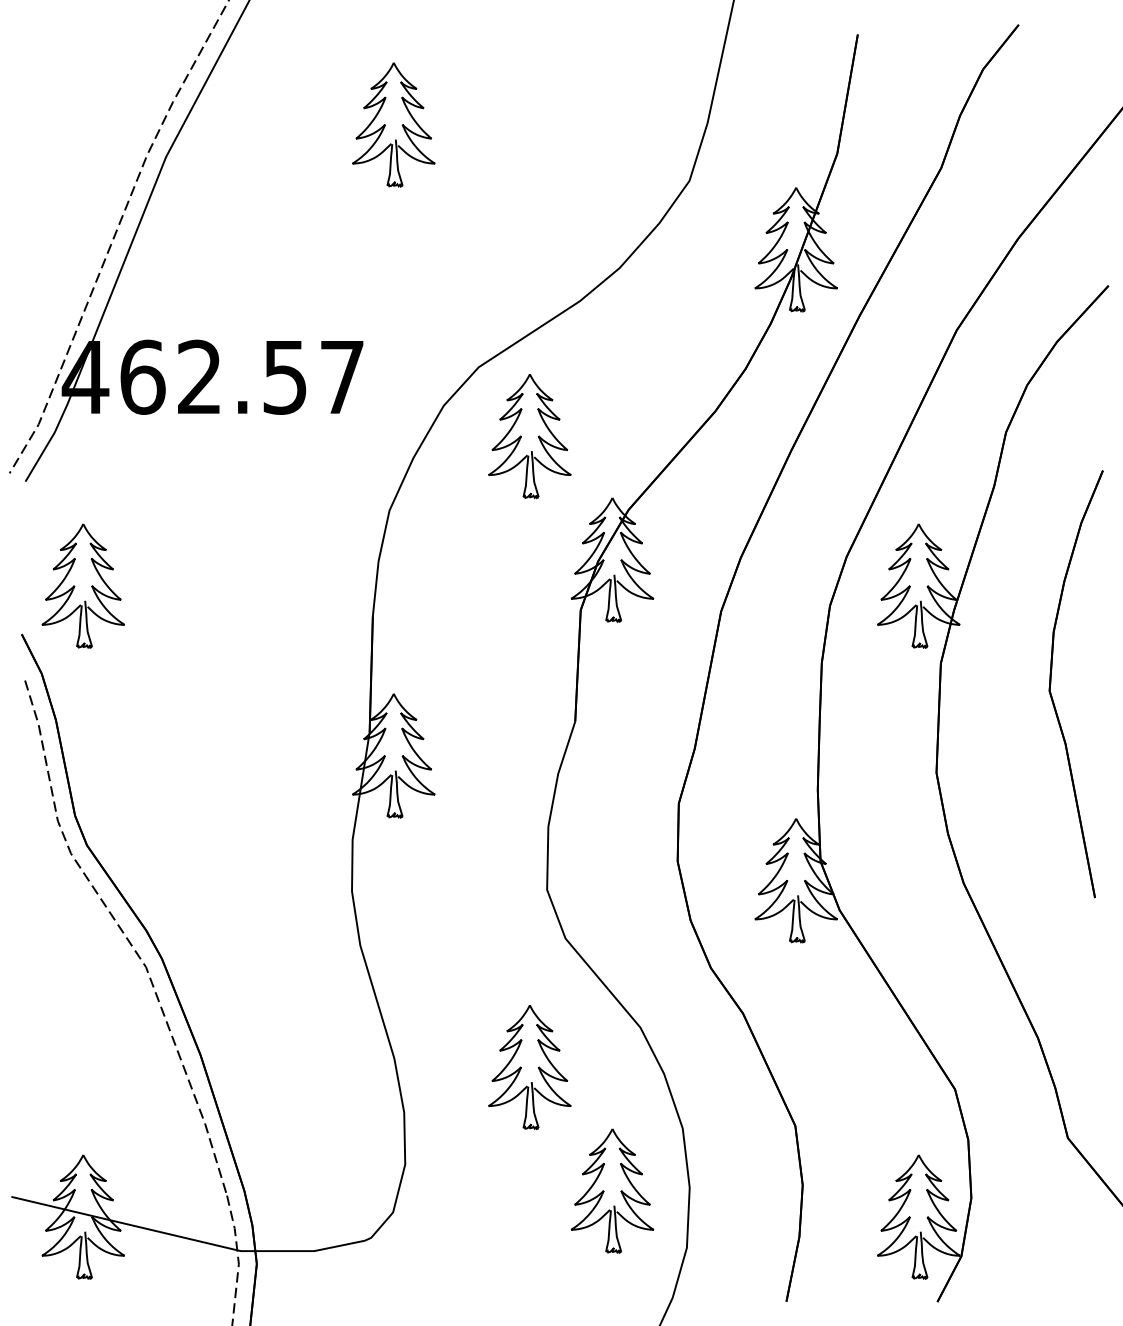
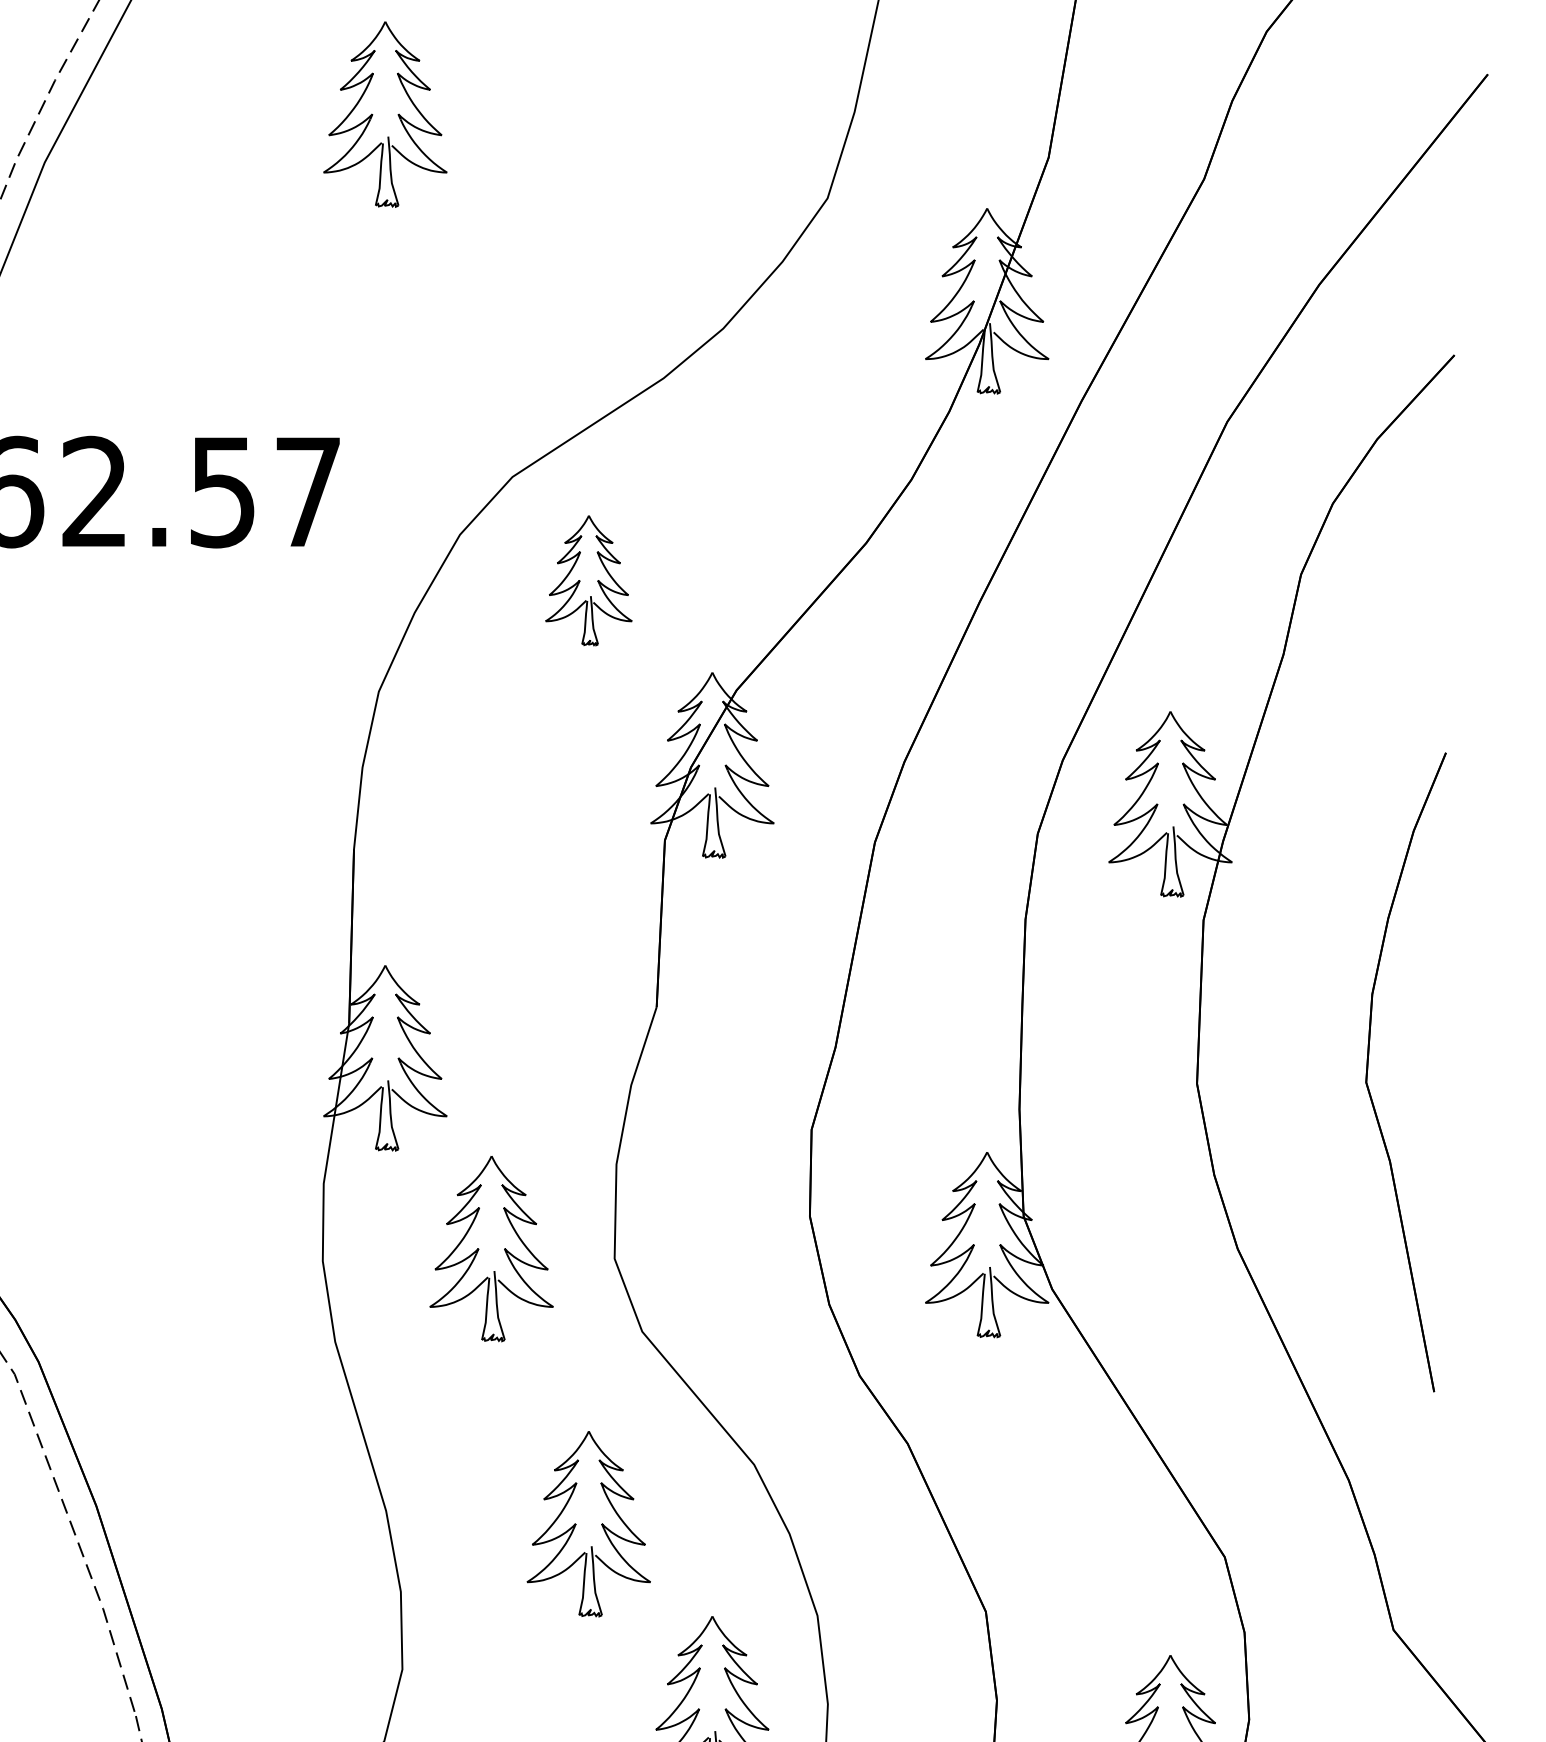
part: (529, 436) -> (588, 580), size x0.7
part: (1051, 683) -> (1369, 1071), moved
part: (464, 883) -> (491, 1249), added

